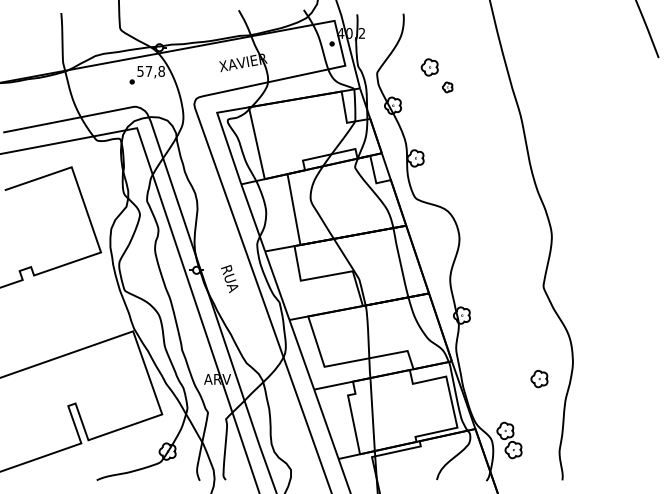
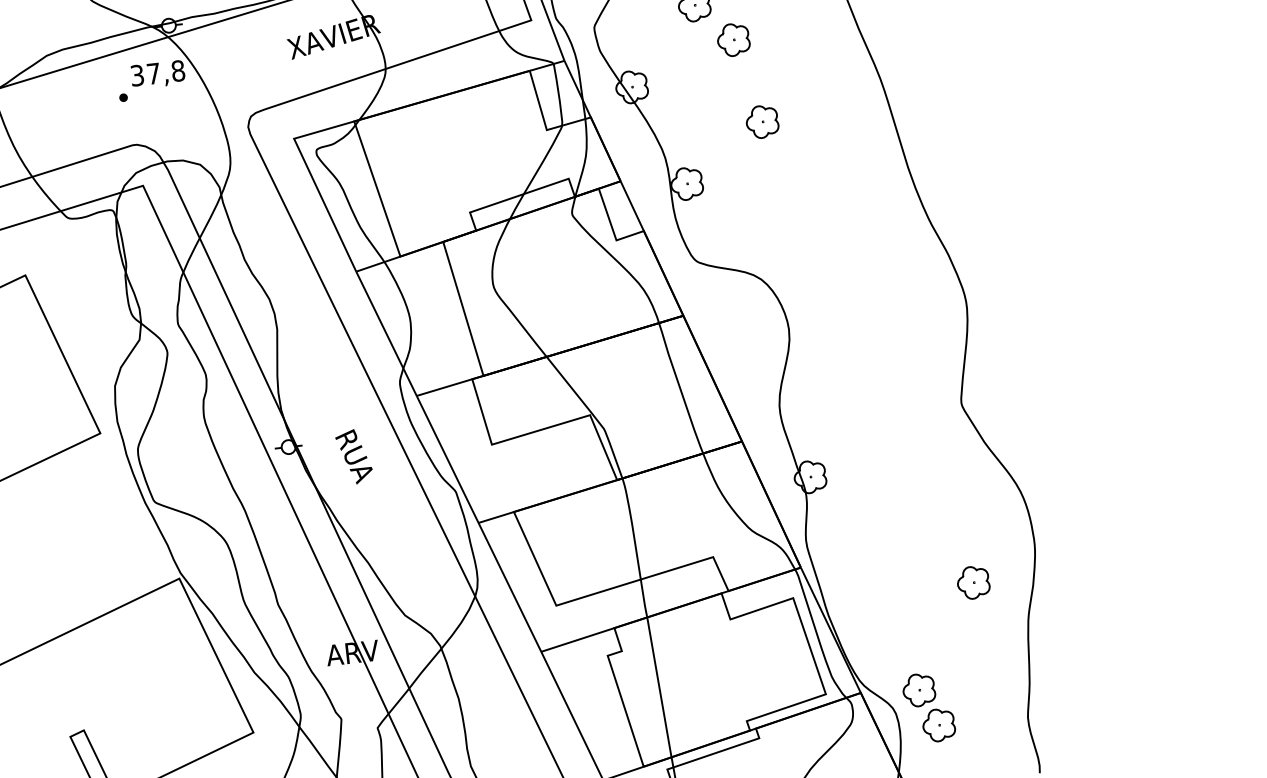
text: (140, 70) -> (137, 73), 57,8 -> 37,8
part: (447, 87) -> (733, 40), size x1.67
part: (457, 131) -> (761, 122), added

